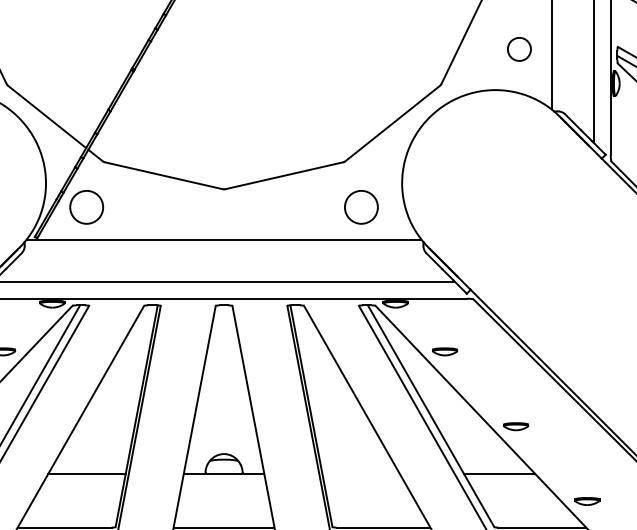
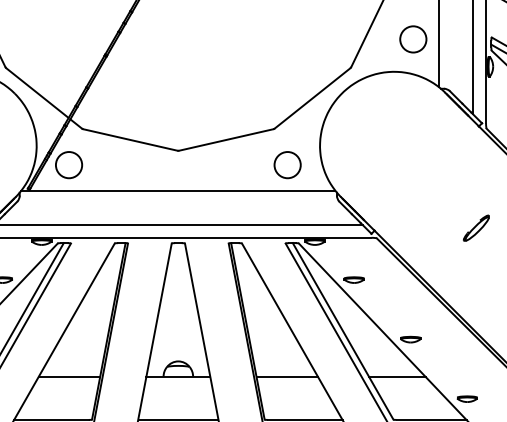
circle: (519, 49) -> (413, 39), size x1.43
part: (598, 285) -> (476, 227), added
line: (361, 474) -> (287, 377), added

